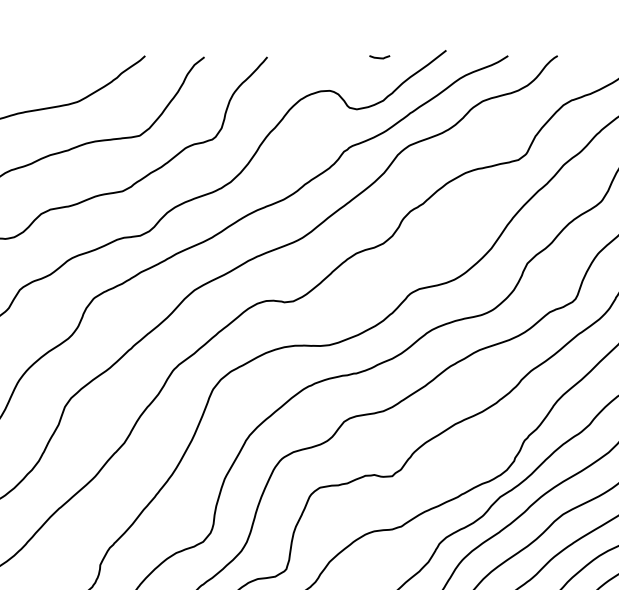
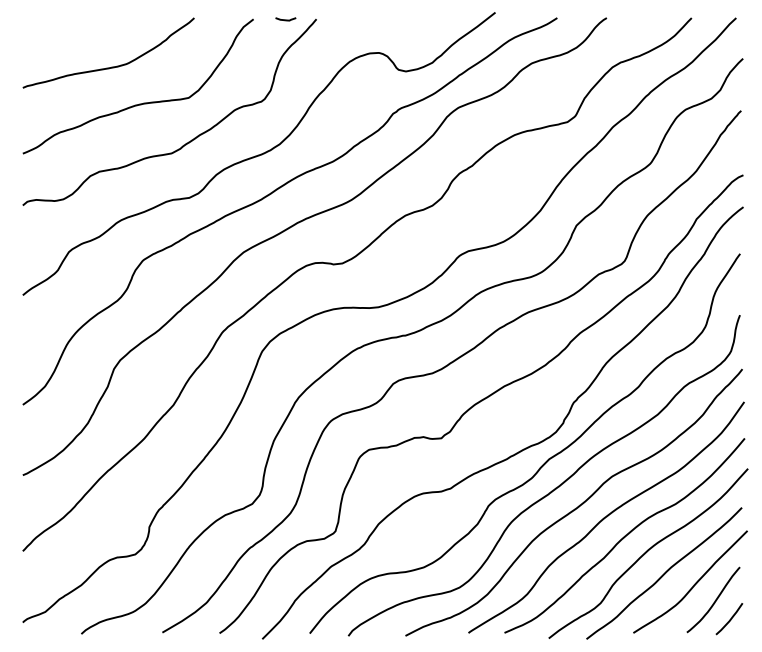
curve: (379, 57) -> (285, 19), moved

